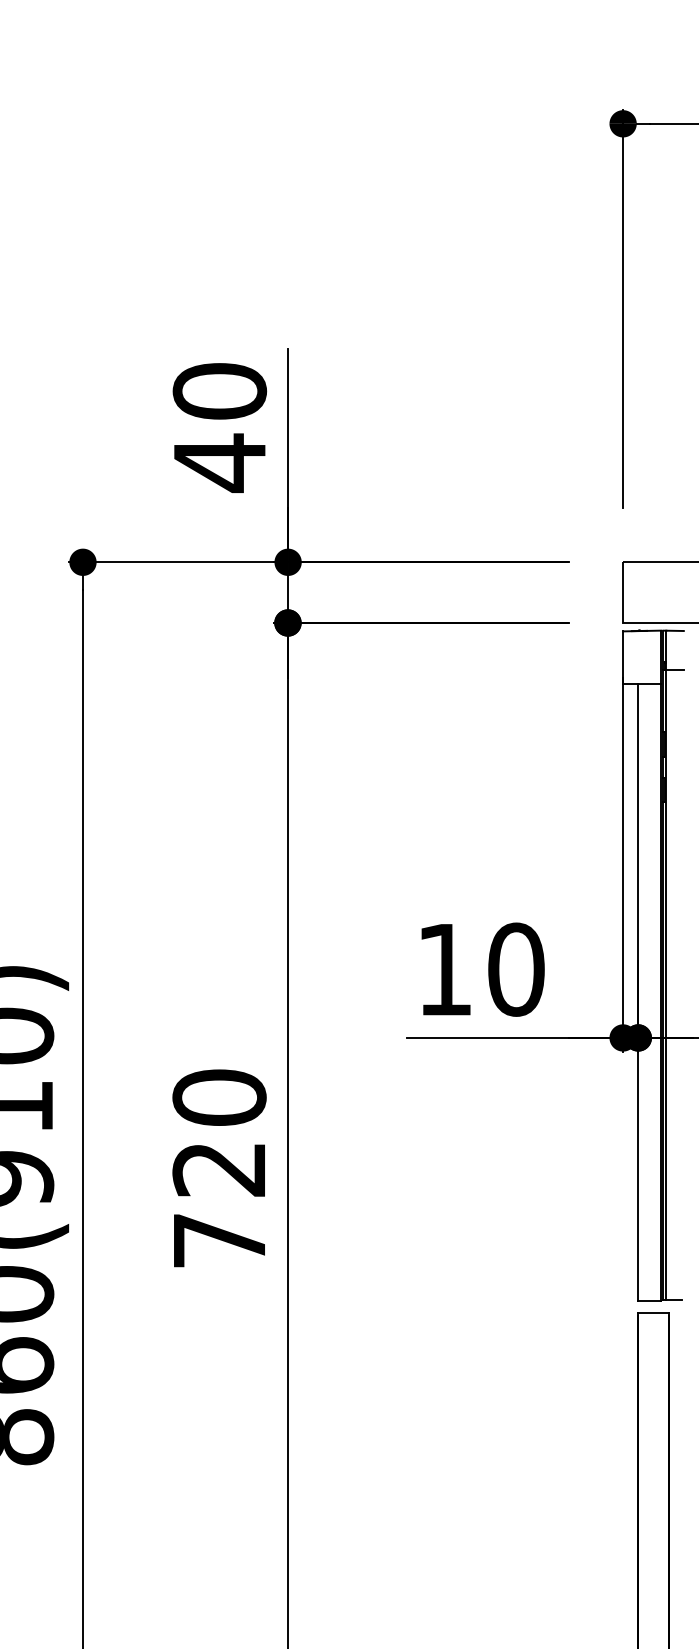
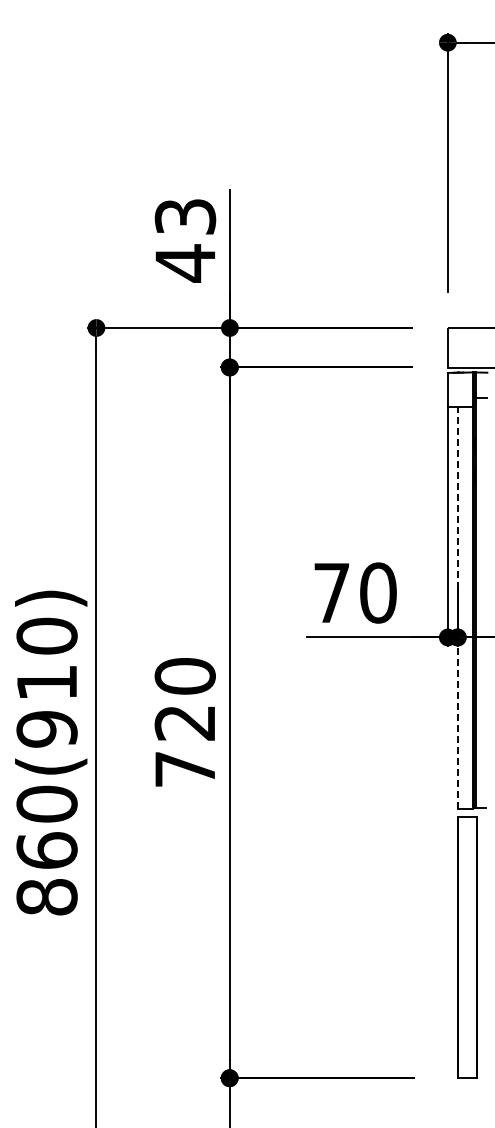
text: (219, 390) -> (185, 216), 40 -> 43
text: (444, 968) -> (331, 592), 10 -> 70
line: (637, 991) -> (457, 607), solid -> dashed

